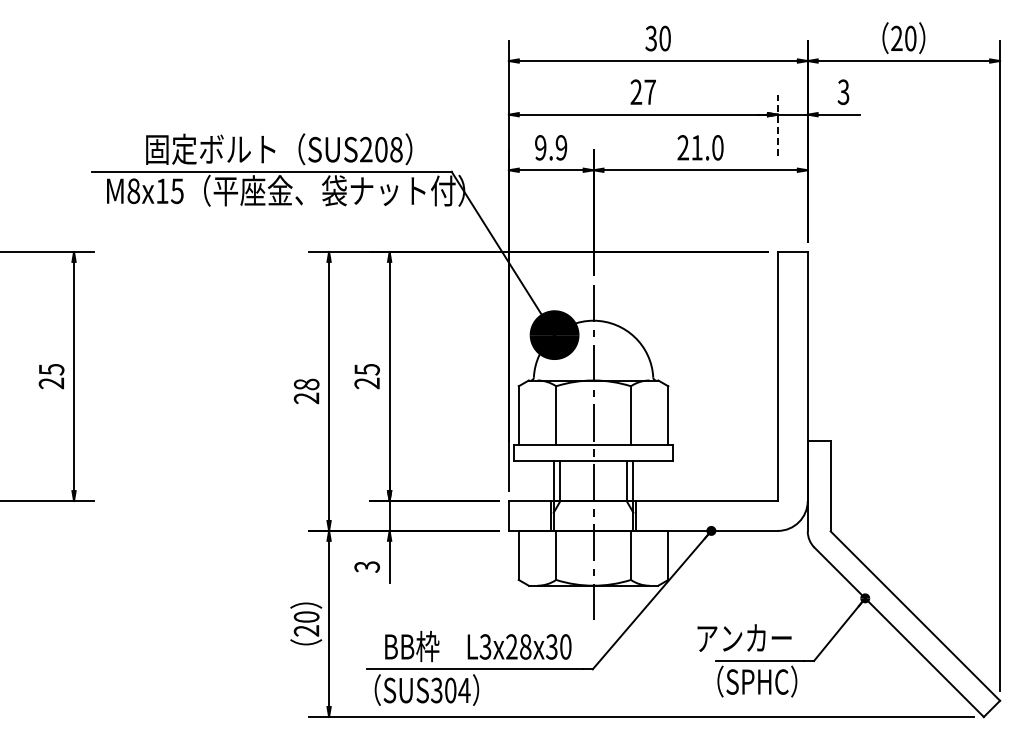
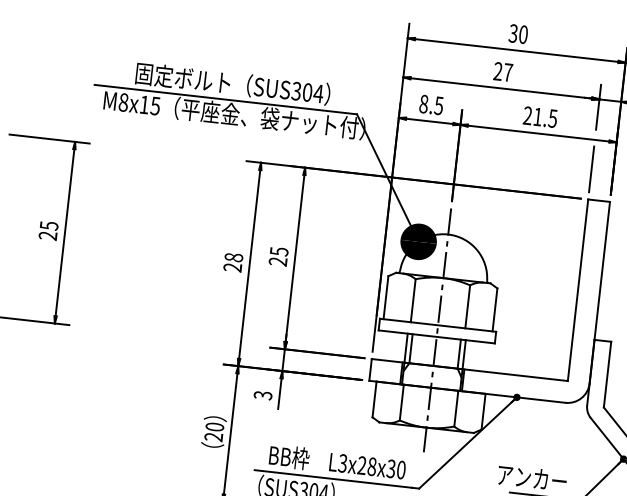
line: (777, 125) -> (598, 107), dashed -> solid
text: (551, 147) -> (431, 104), 9.9 -> 8.5
text: (717, 147) -> (552, 118), 21.0 -> 21.5
text: (381, 149) -> (307, 92), SUS208 -> SUS304
line: (777, 210) -> (591, 169), added

